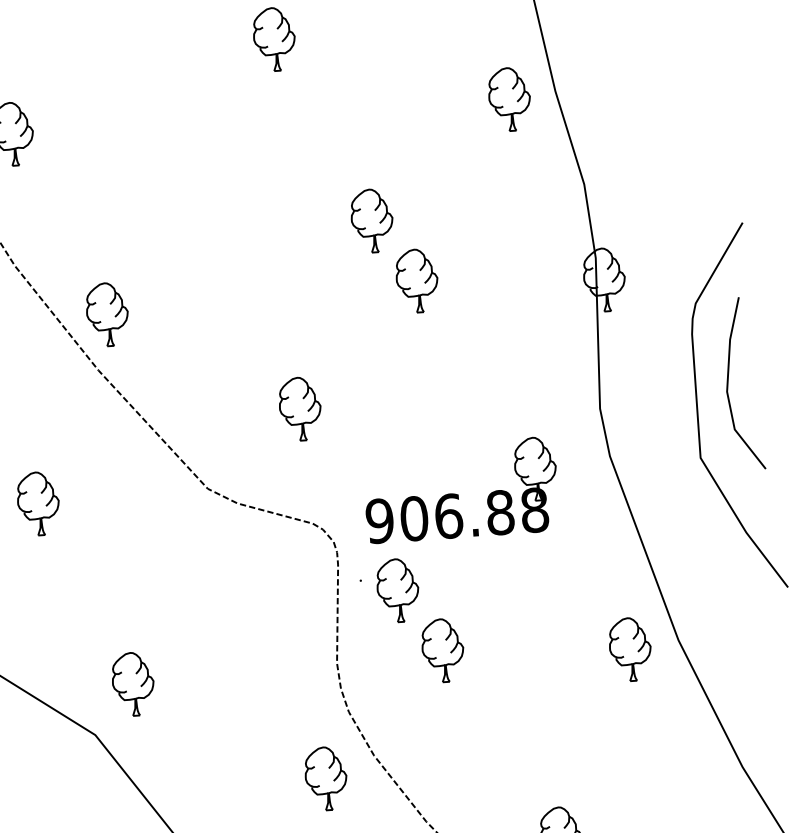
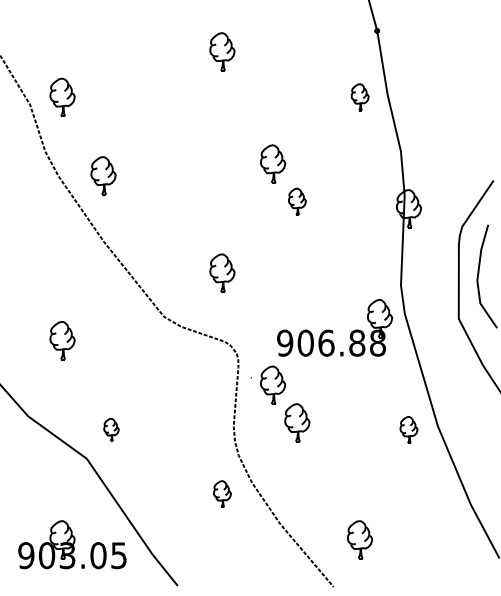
part: (510, 97) -> (360, 96), size x0.7
part: (417, 280) -> (297, 201), size x0.7
part: (107, 314) -> (103, 175), moved
part: (462, 489) -> (335, 327), moved
part: (38, 503) -> (62, 340), moved
part: (629, 648) -> (408, 429), size x0.7
part: (133, 683) -> (111, 429), size x0.6
part: (326, 777) -> (222, 493), size x0.7

